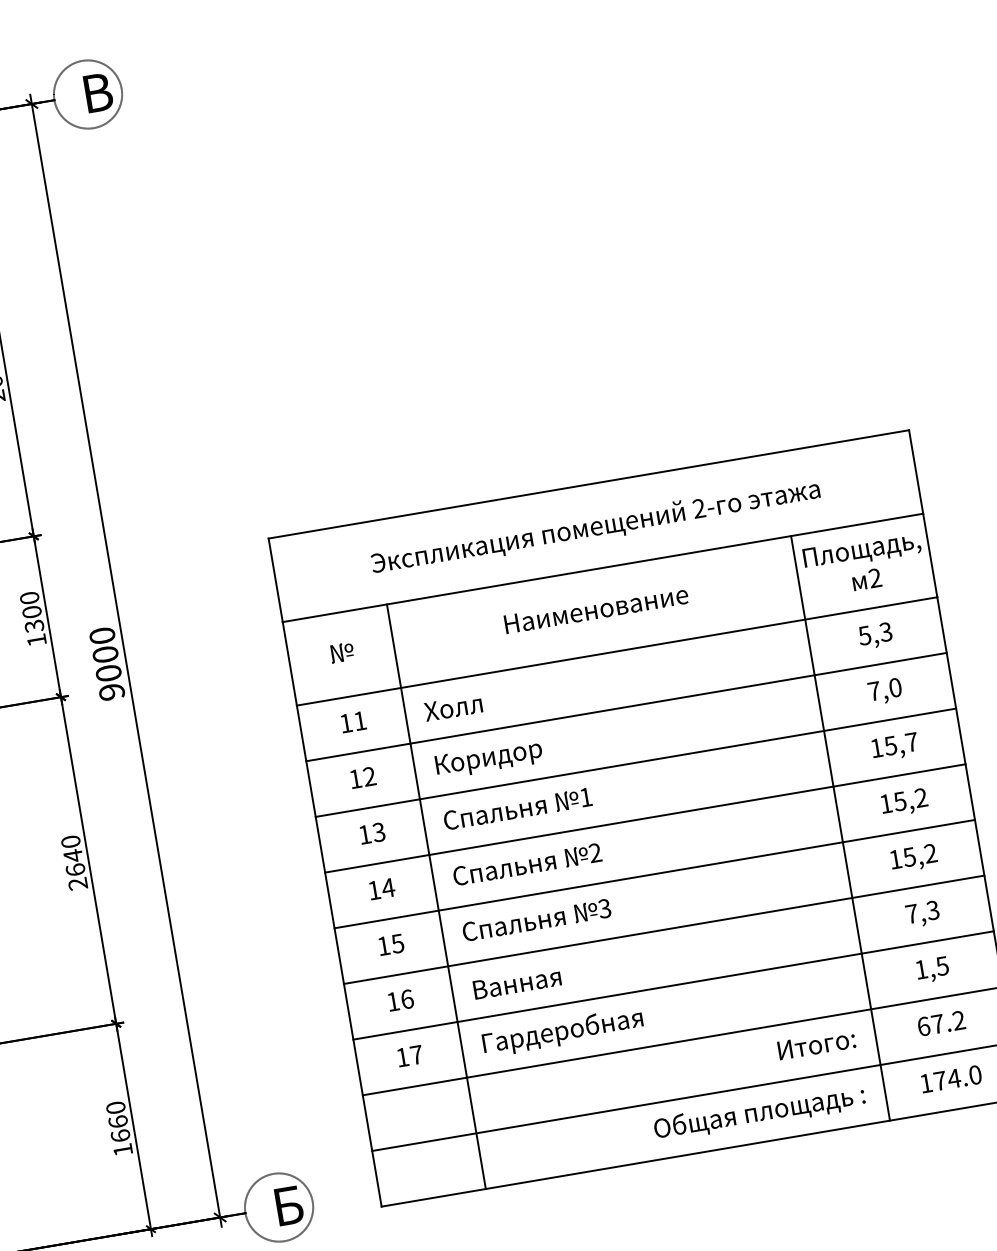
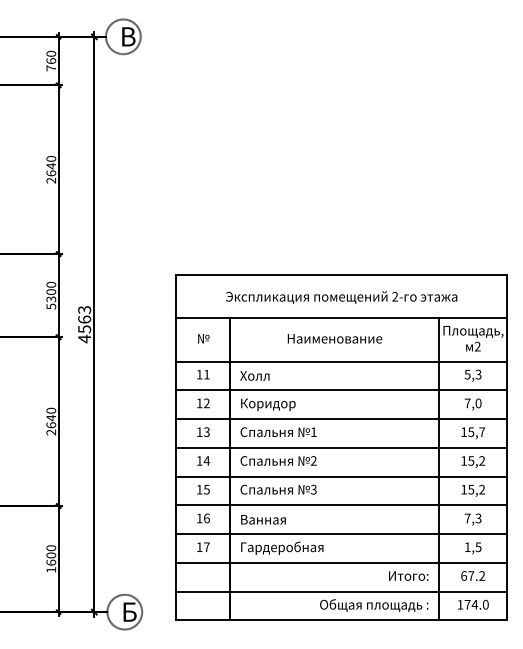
text: (37, 639) -> (51, 306), 1300 -> 5300
text: (106, 663) -> (84, 324), 9000 -> 4563
text: (116, 1122) -> (50, 555), 1660 -> 1600

